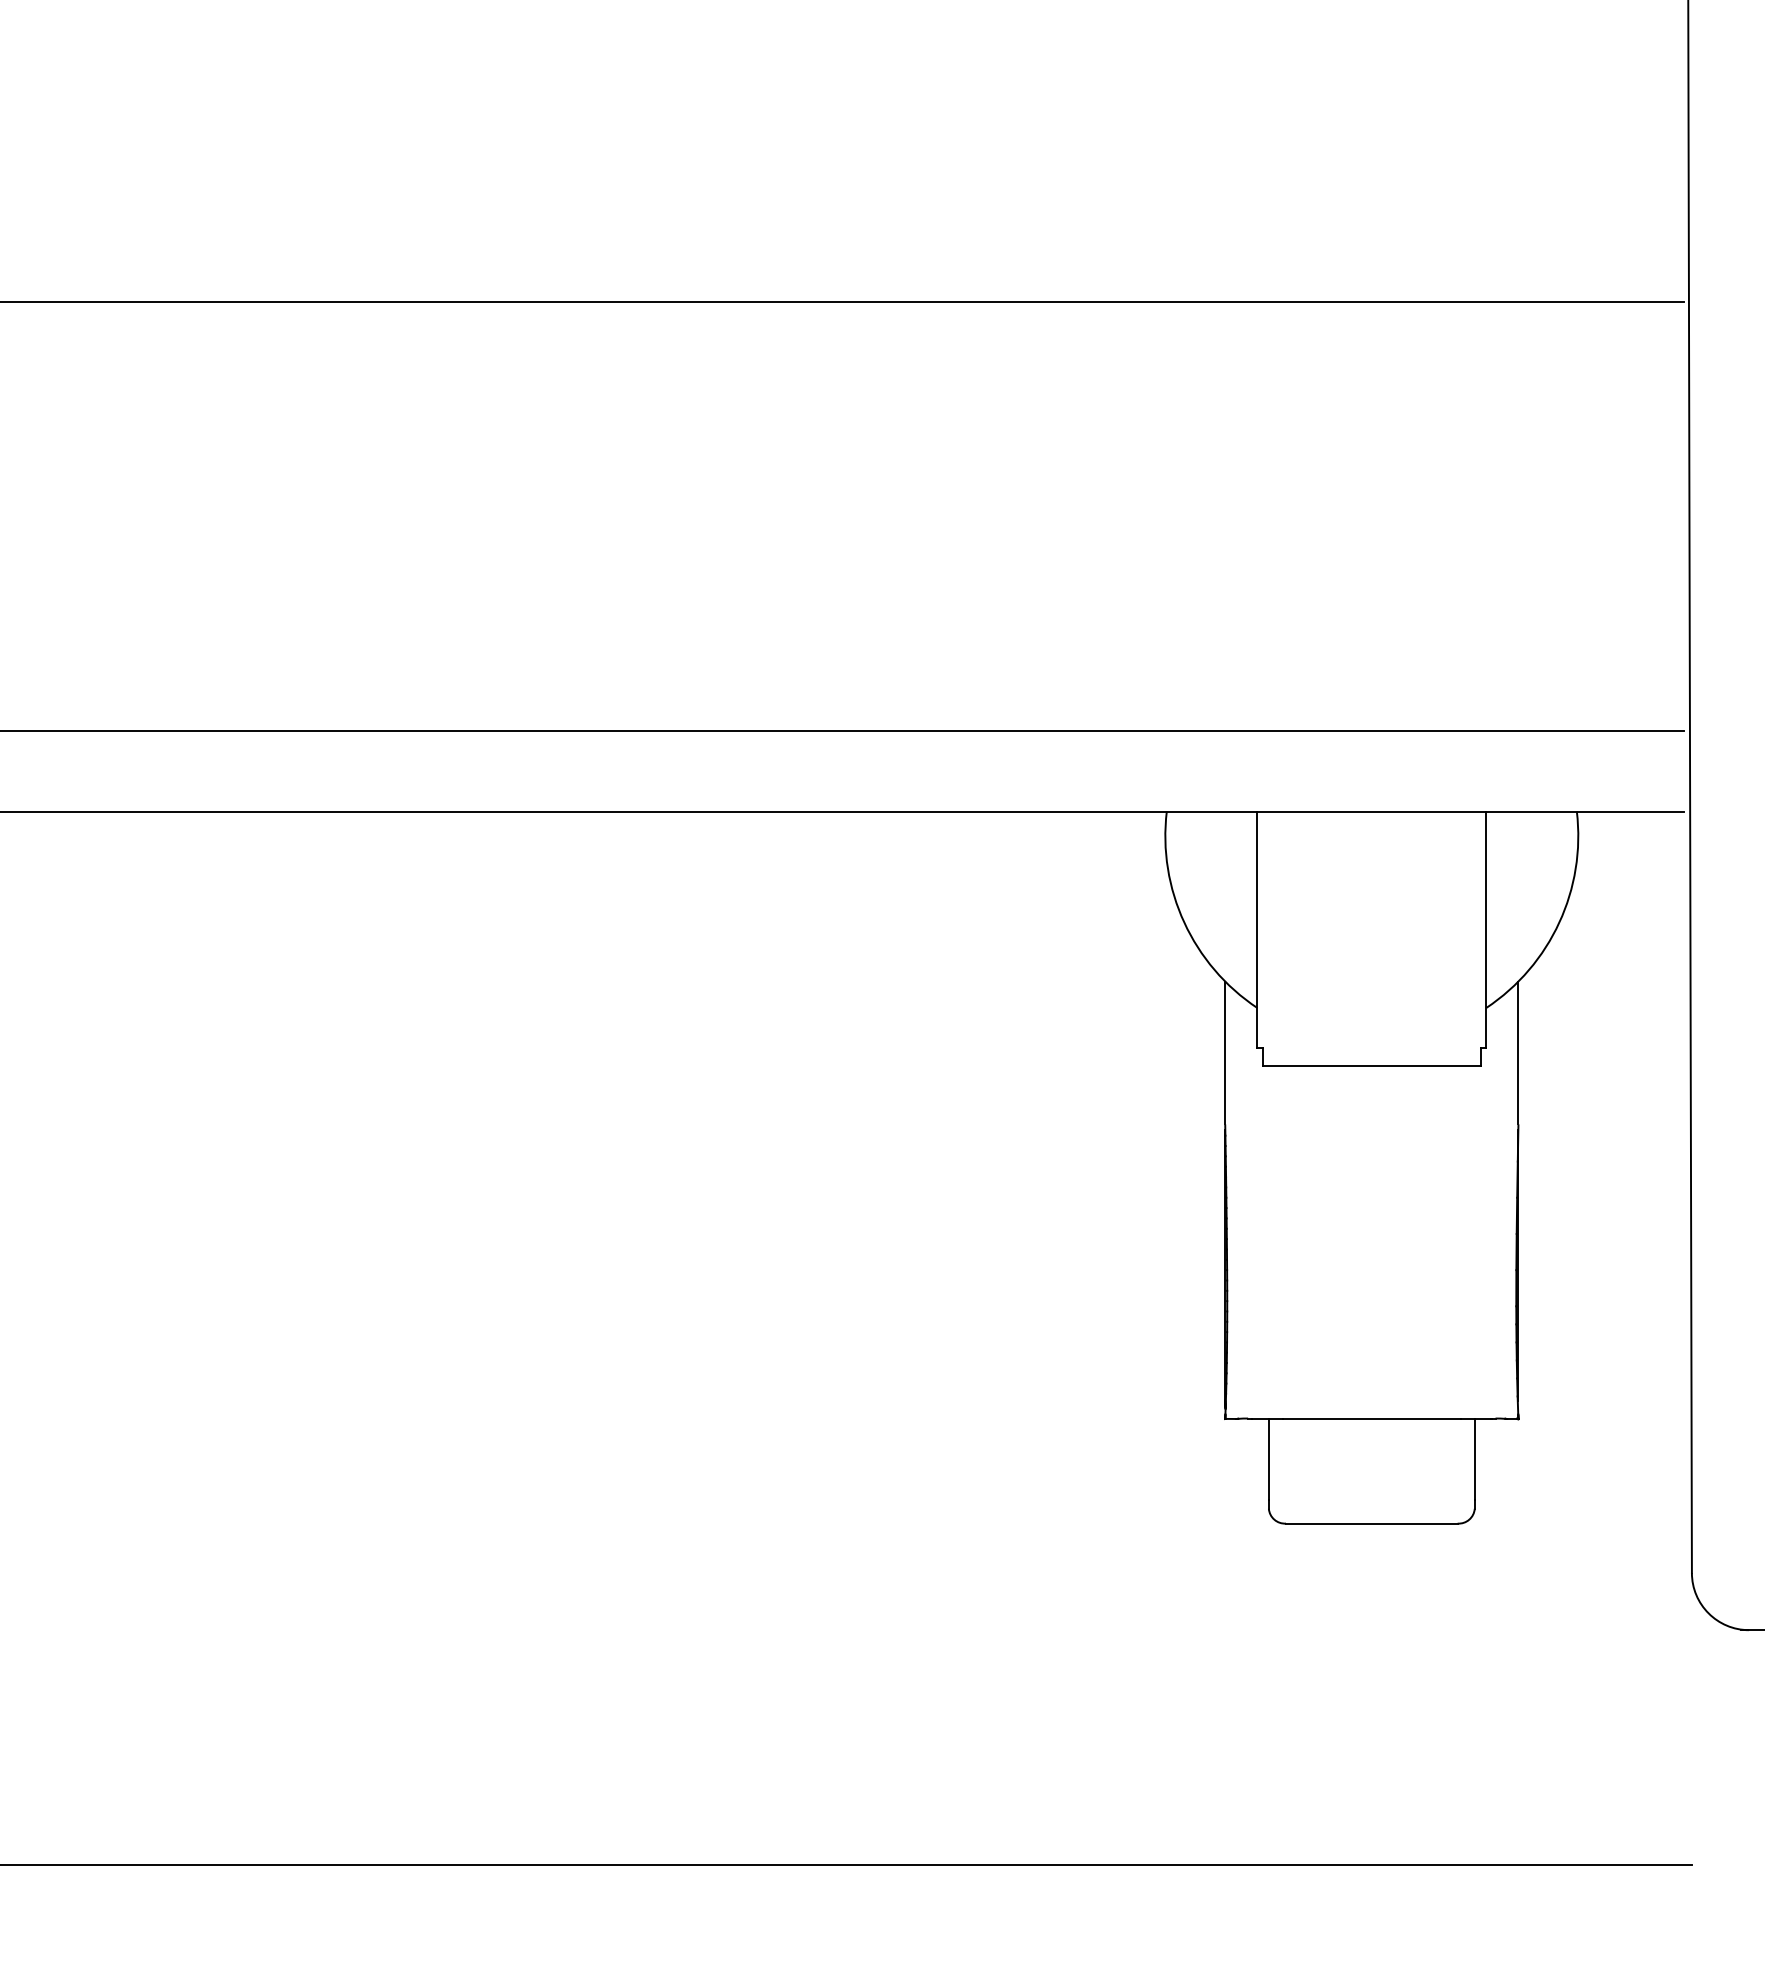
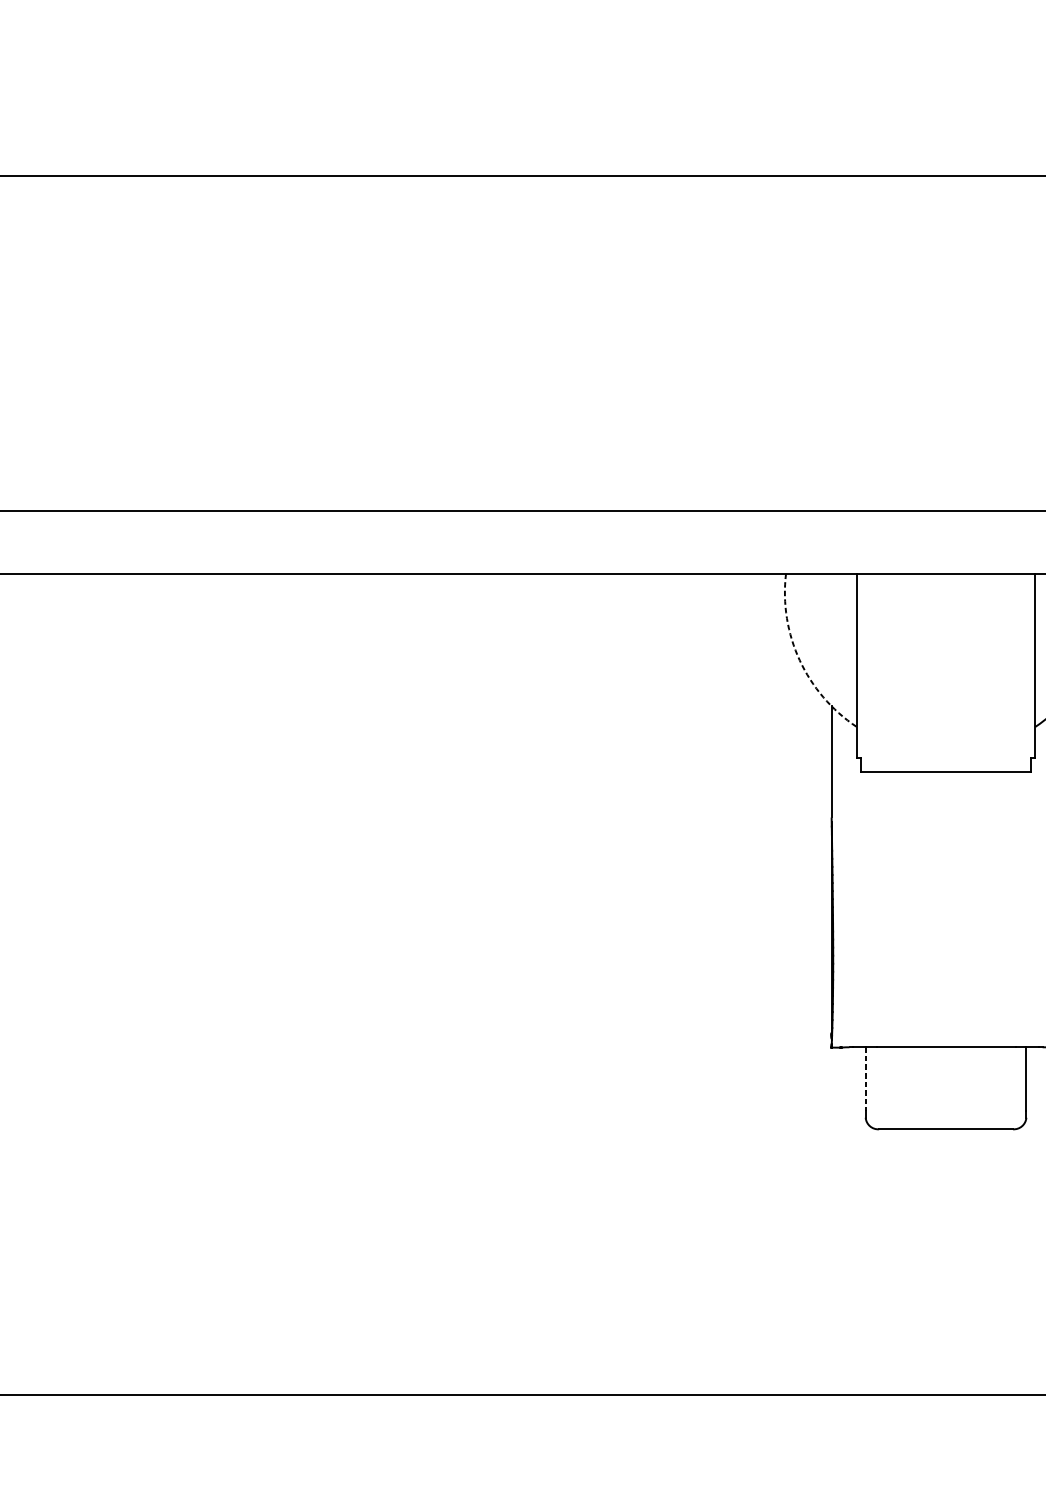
arc: (1184, 922) -> (799, 660), solid -> dashed
line: (1268, 1459) -> (865, 1079), solid -> dashed

